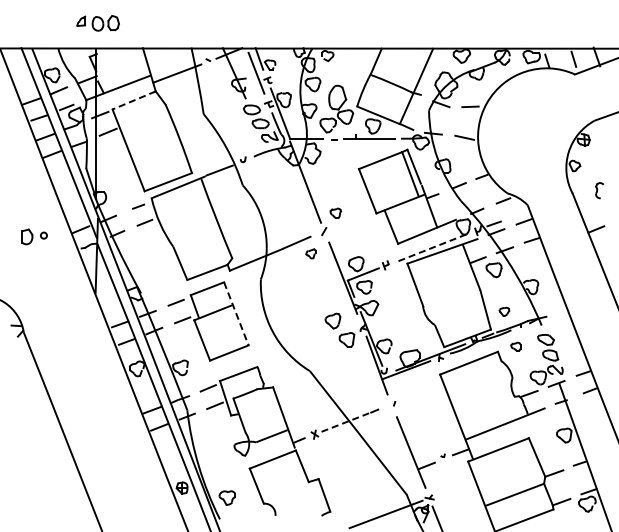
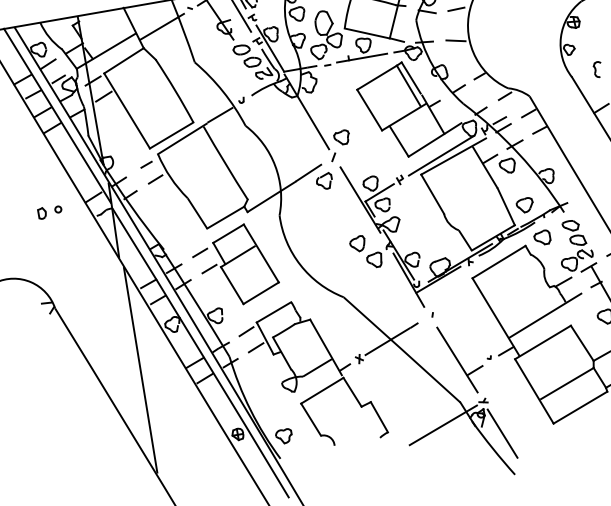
line: (133, 100) -> (123, 61), dashed -> solid
part: (335, 212) -> (341, 136), size x1.43
part: (27, 236) -> (42, 213), size x0.71
line: (430, 248) -> (441, 155), dashed -> solid
part: (310, 253) -> (323, 181), size x1.67
part: (504, 311) -> (525, 205), size x1.67
line: (236, 313) -> (261, 253), dashed -> solid
part: (515, 346) -> (541, 237), size x1.67
line: (97, 407) -> (140, 369), added
line: (345, 422) -> (387, 341), dashed -> solid

